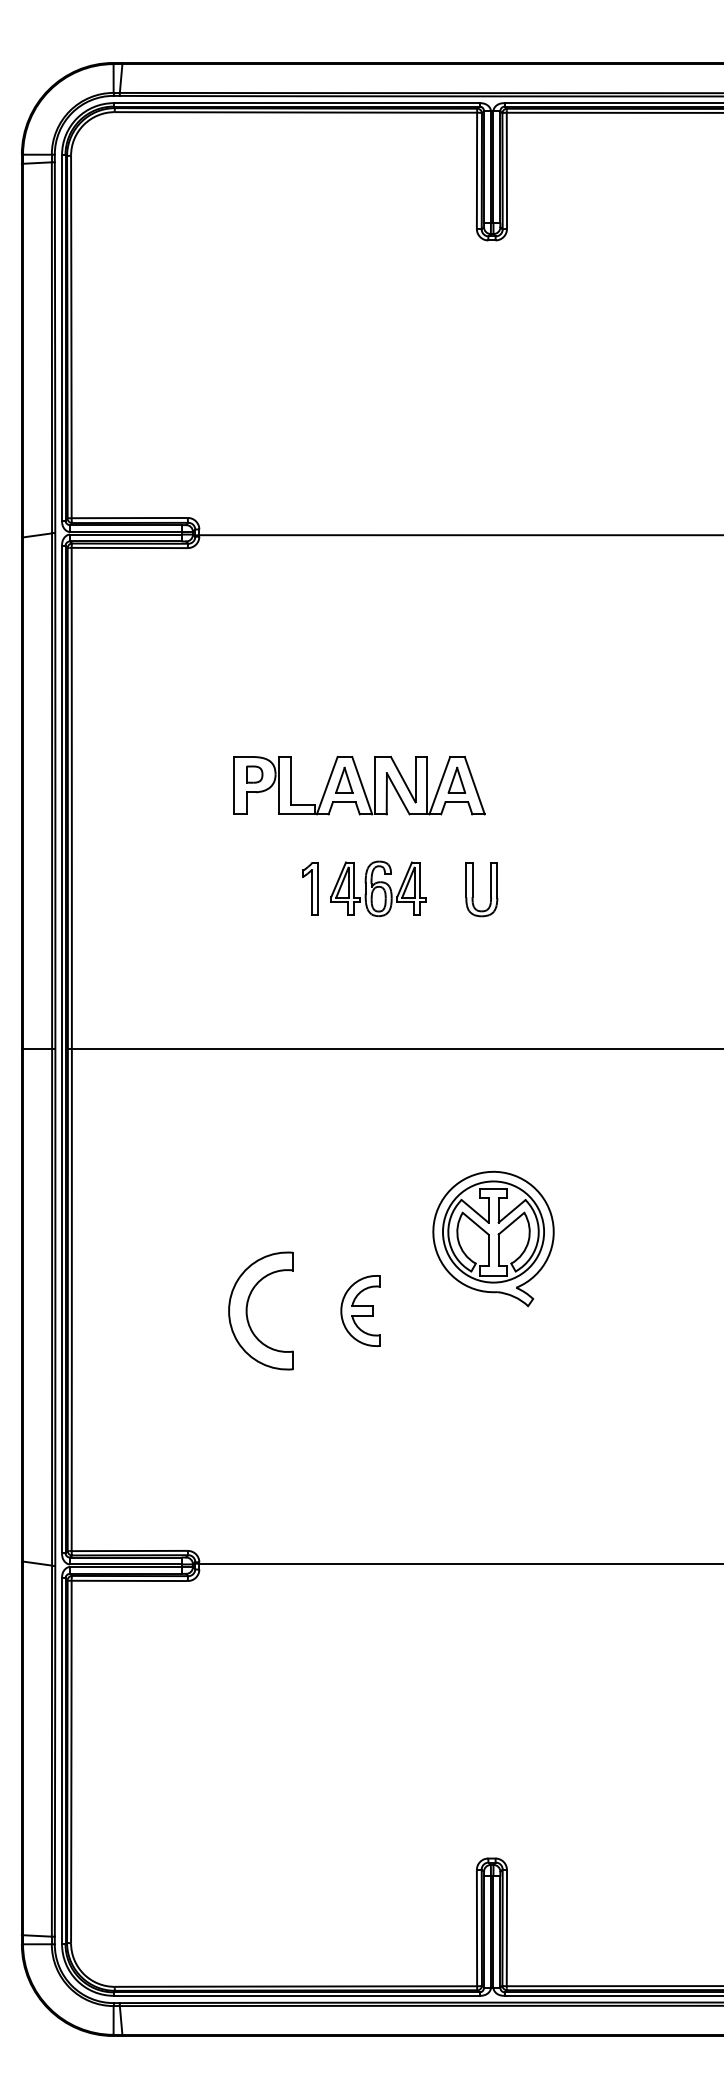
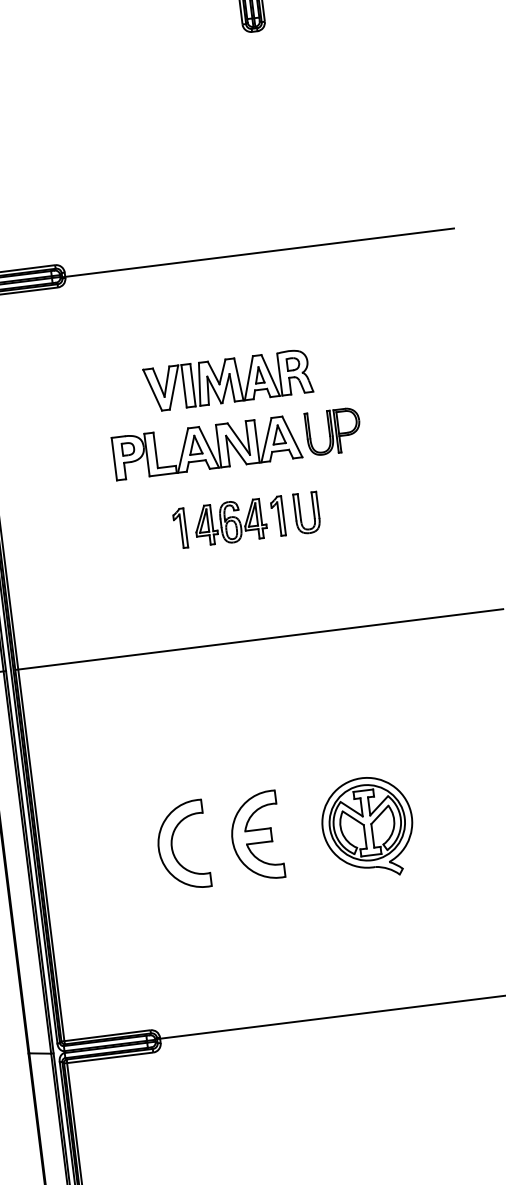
part: (398, 699) -> (227, 380), added
part: (530, 785) -> (333, 431), added
part: (442, 888) -> (277, 516), added
part: (493, 1238) -> (367, 827), moved
part: (360, 1310) -> (256, 836), size x1.67

